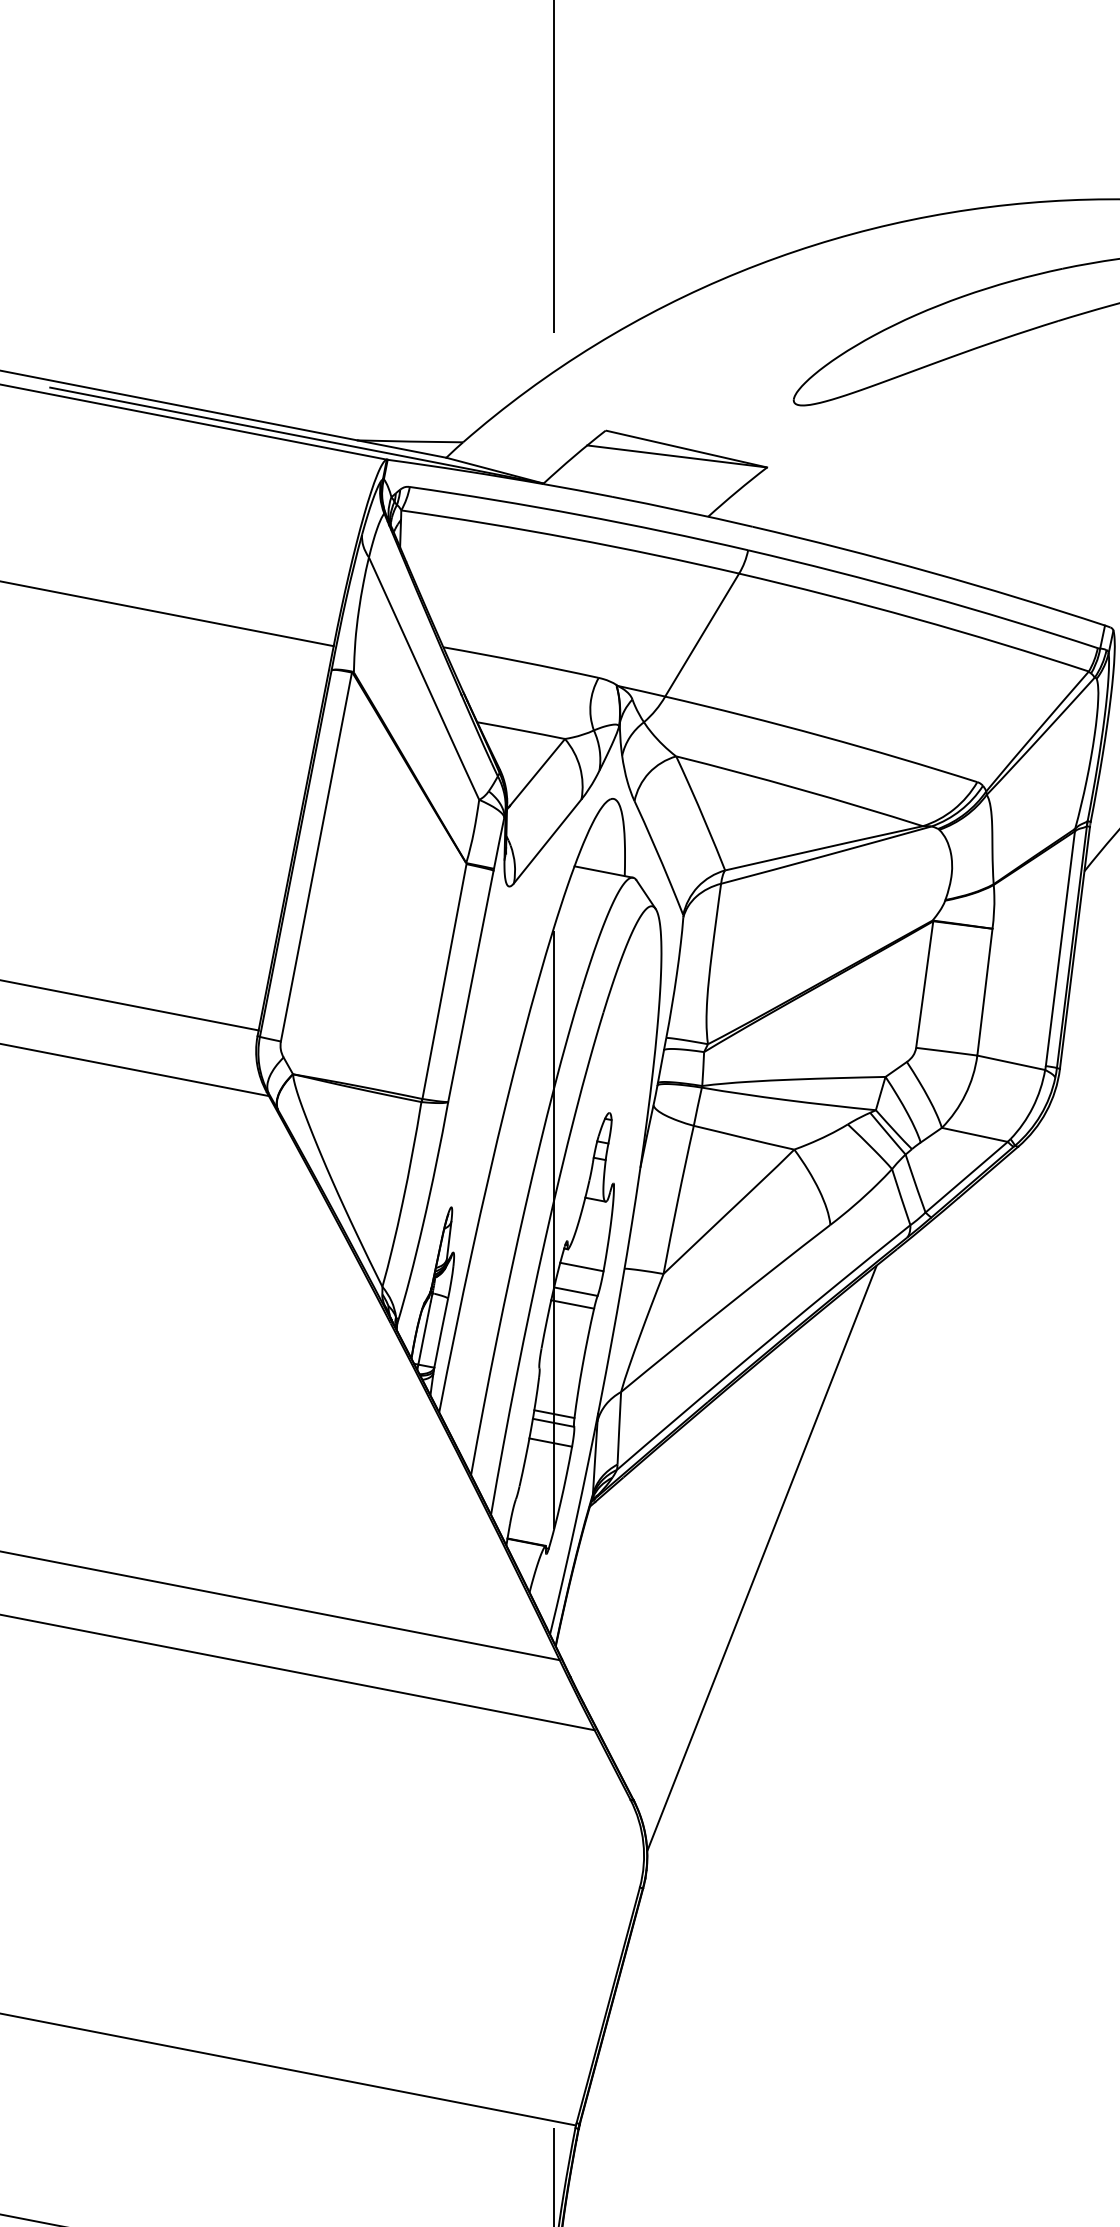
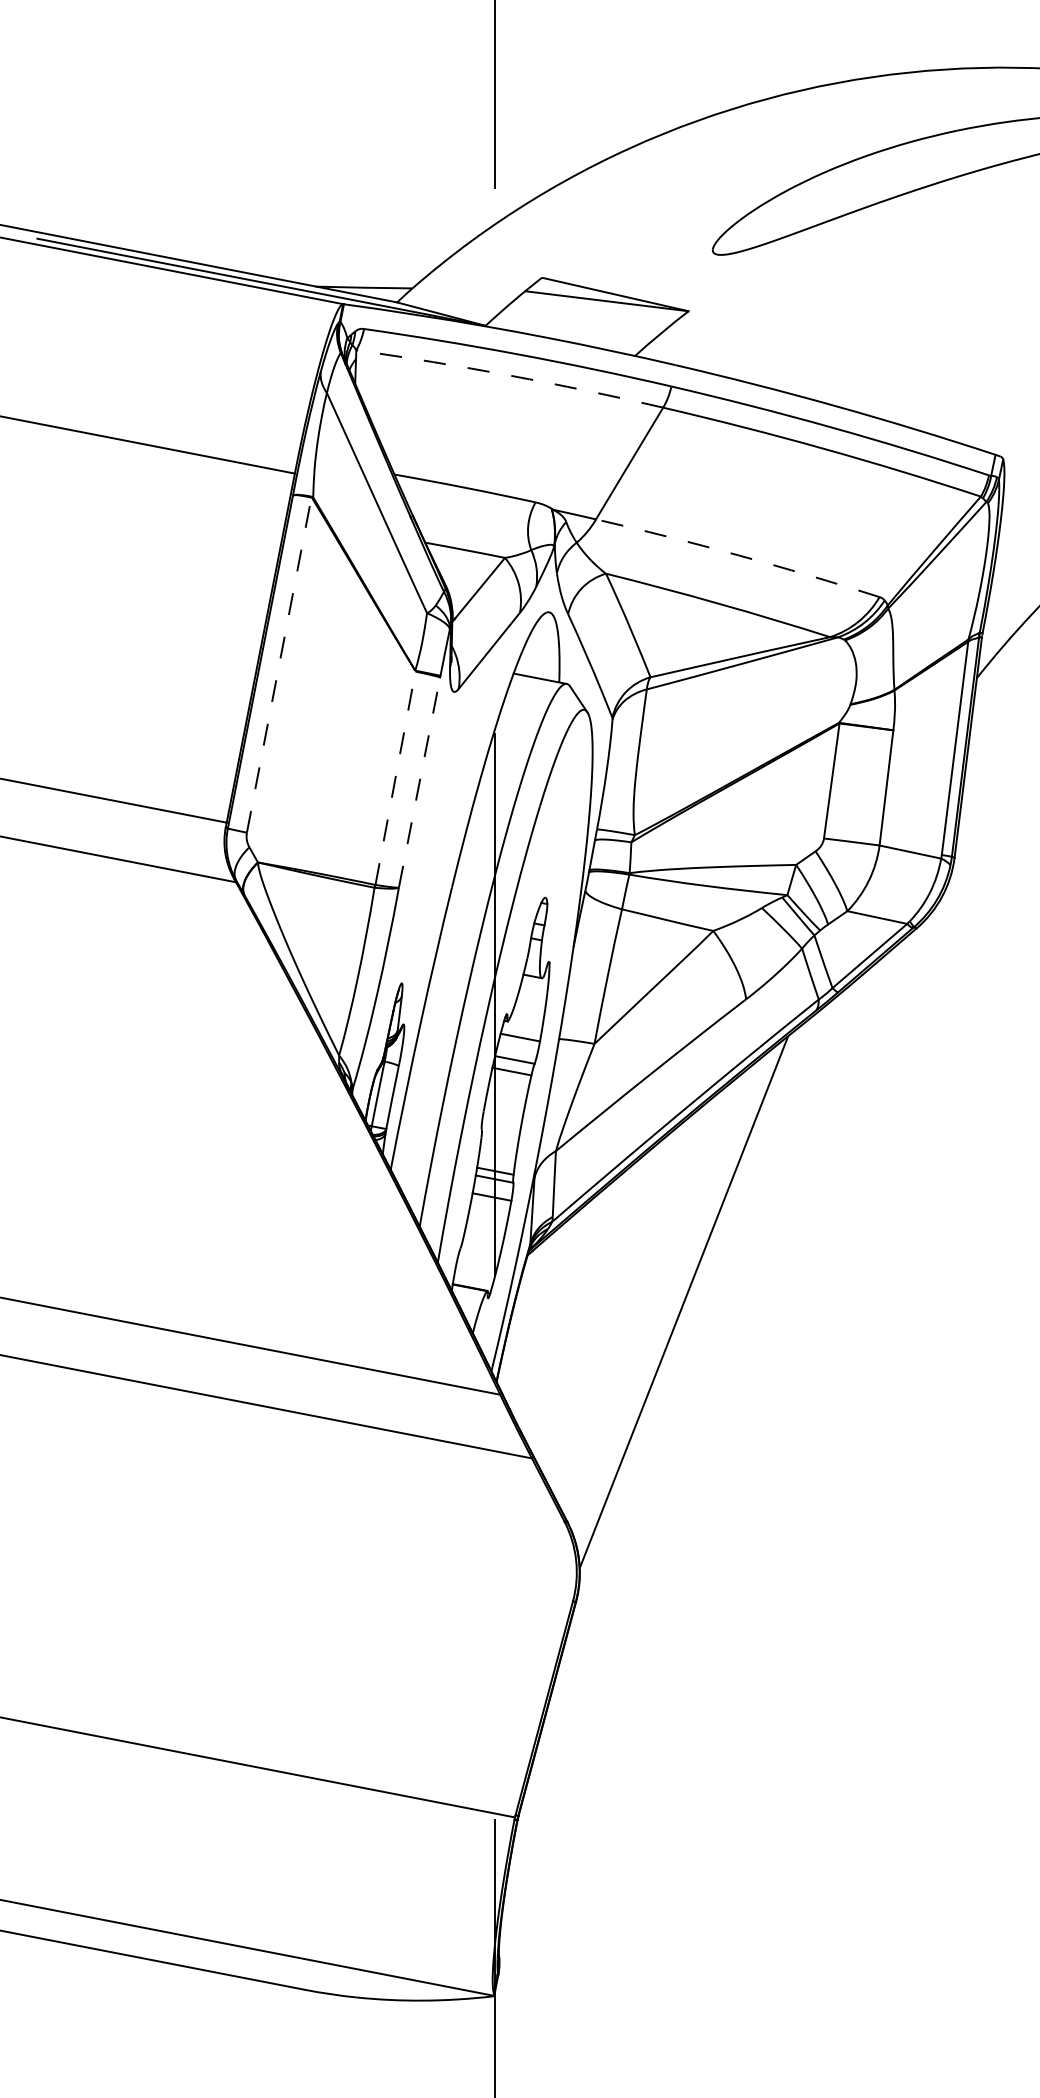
arc: (571, 538) -> (510, 375), solid -> dashed
arc: (822, 736) -> (738, 555), solid -> dashed
line: (316, 857) -> (279, 665), solid -> dashed
line: (444, 981) -> (395, 778), solid -> dashed
line: (470, 986) -> (419, 782), solid -> dashed

